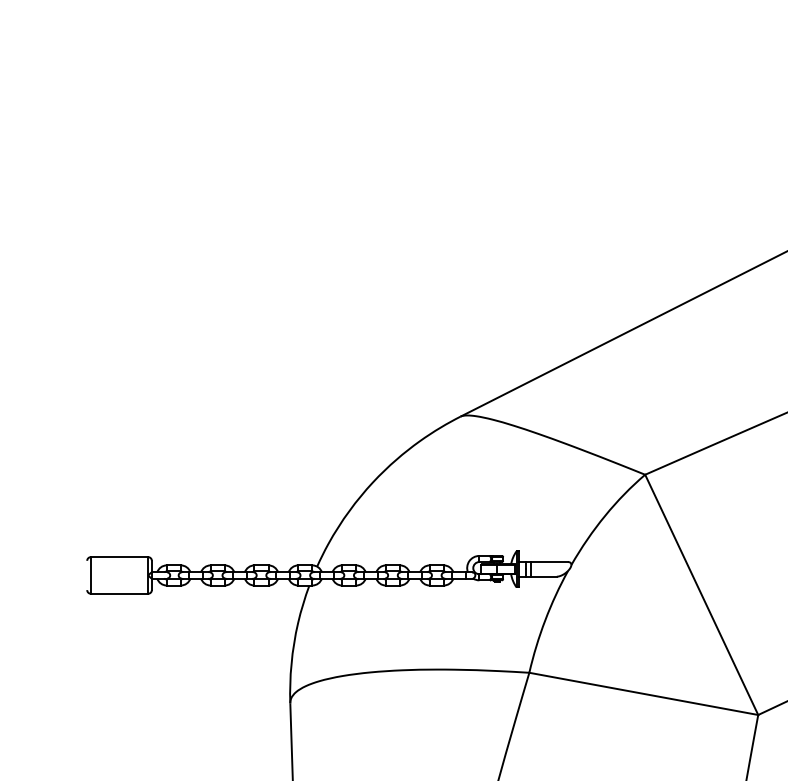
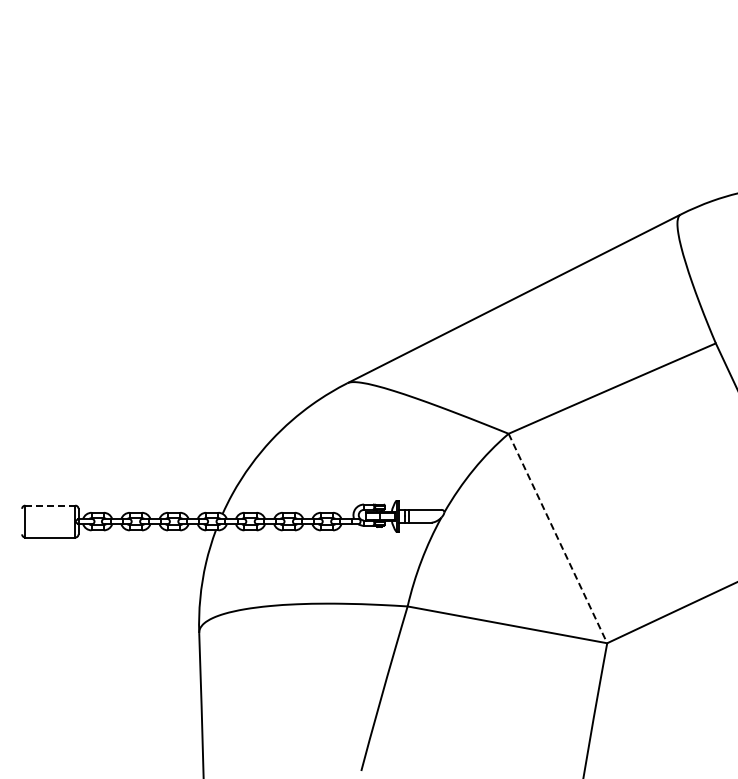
line: (119, 557) -> (50, 505), solid -> dashed
line: (701, 594) -> (557, 538), solid -> dashed

